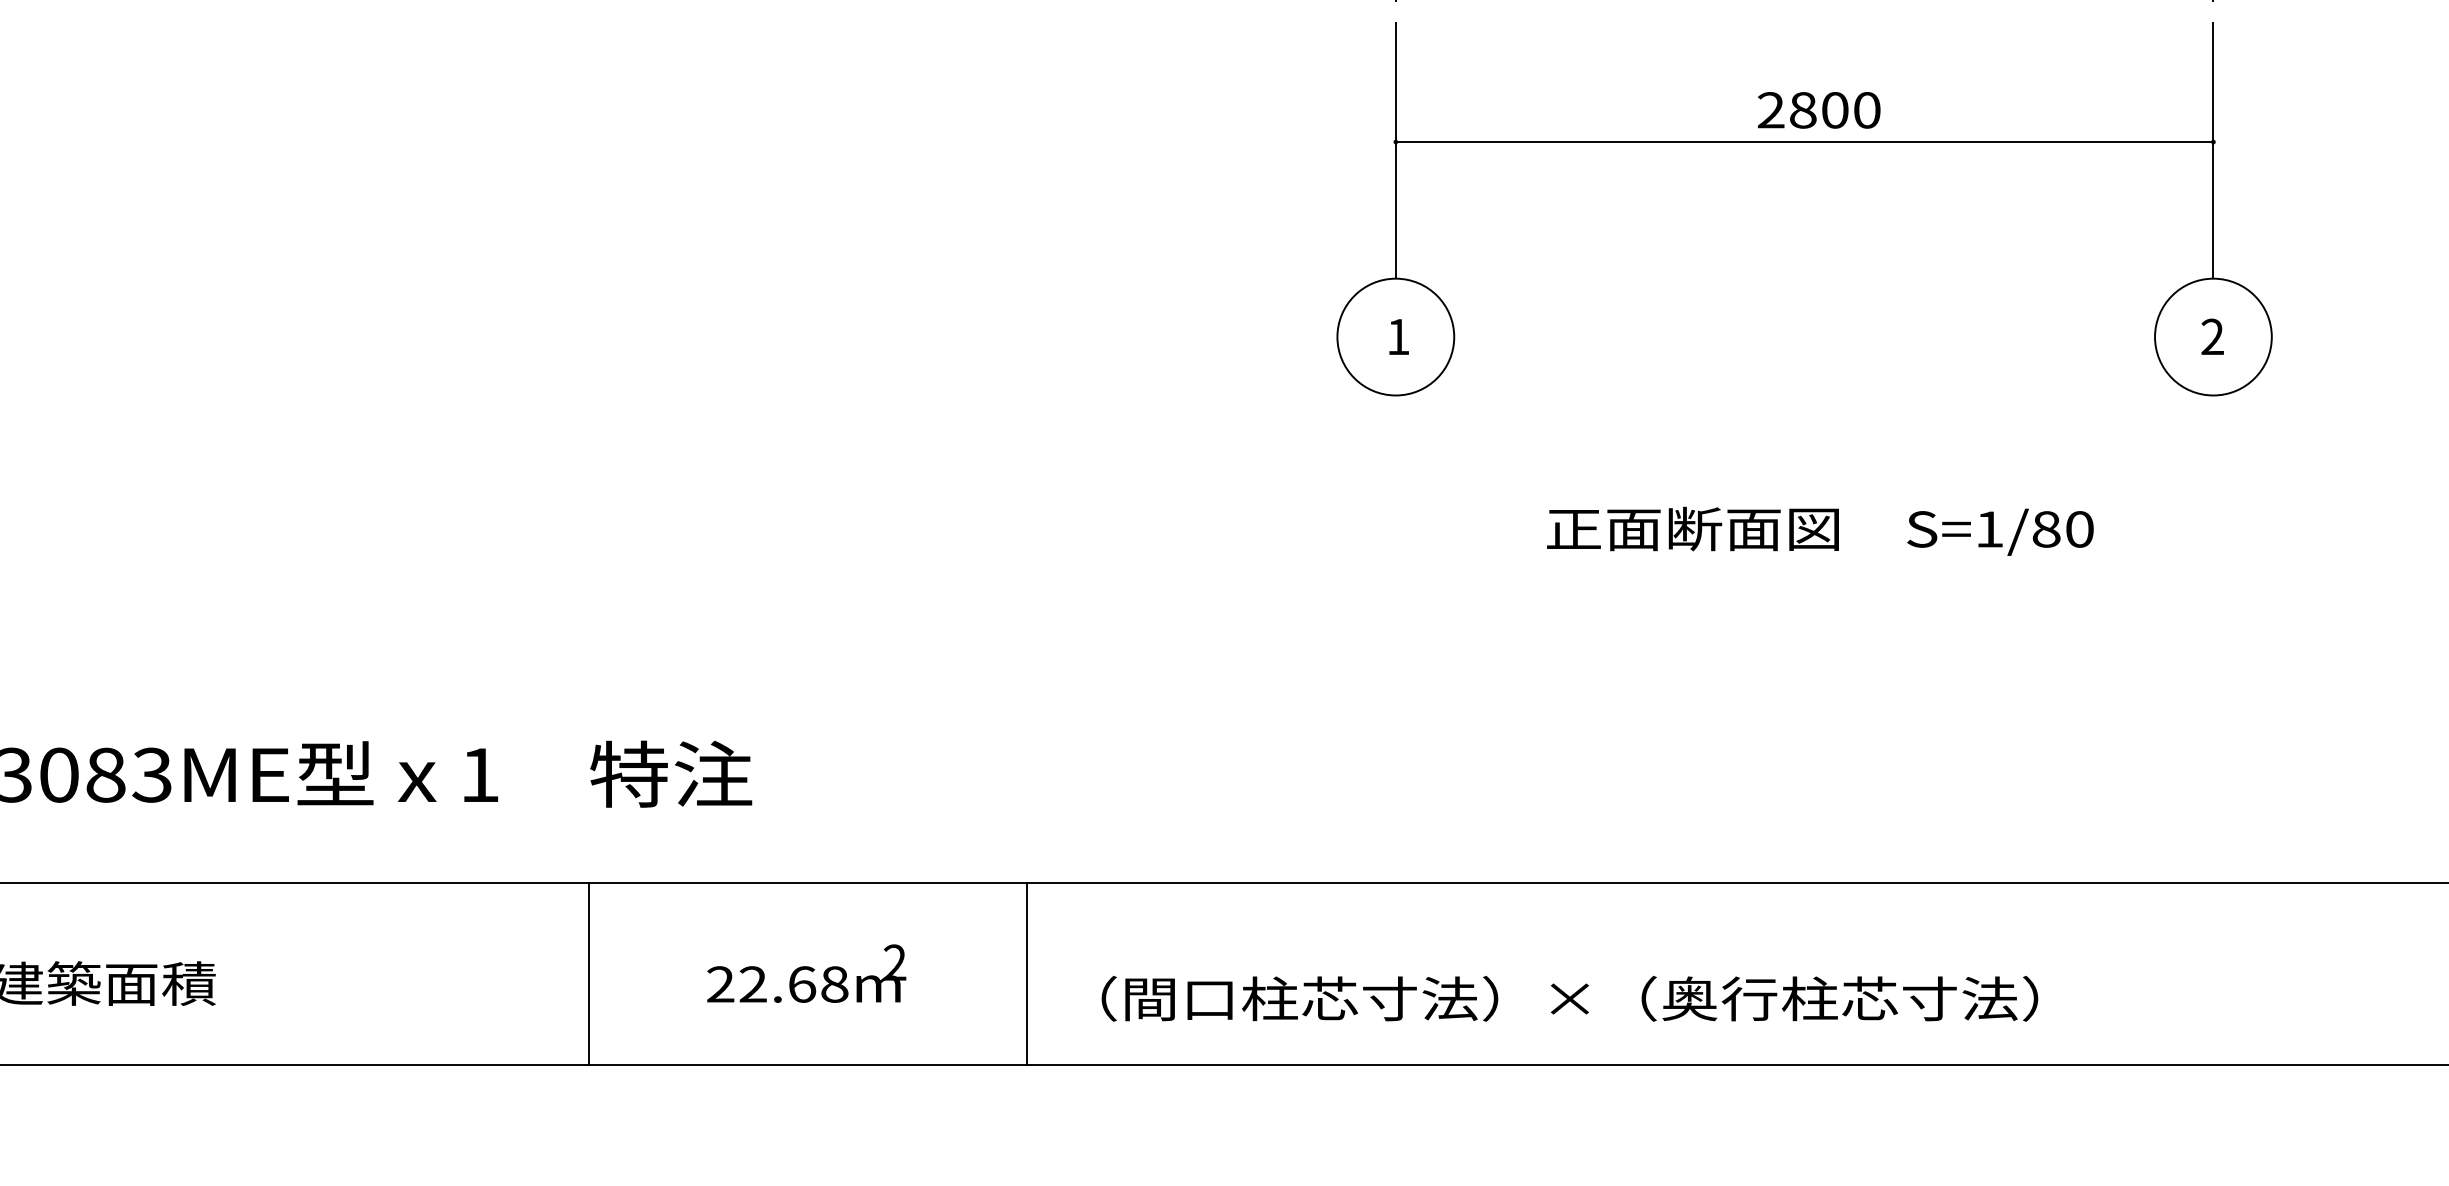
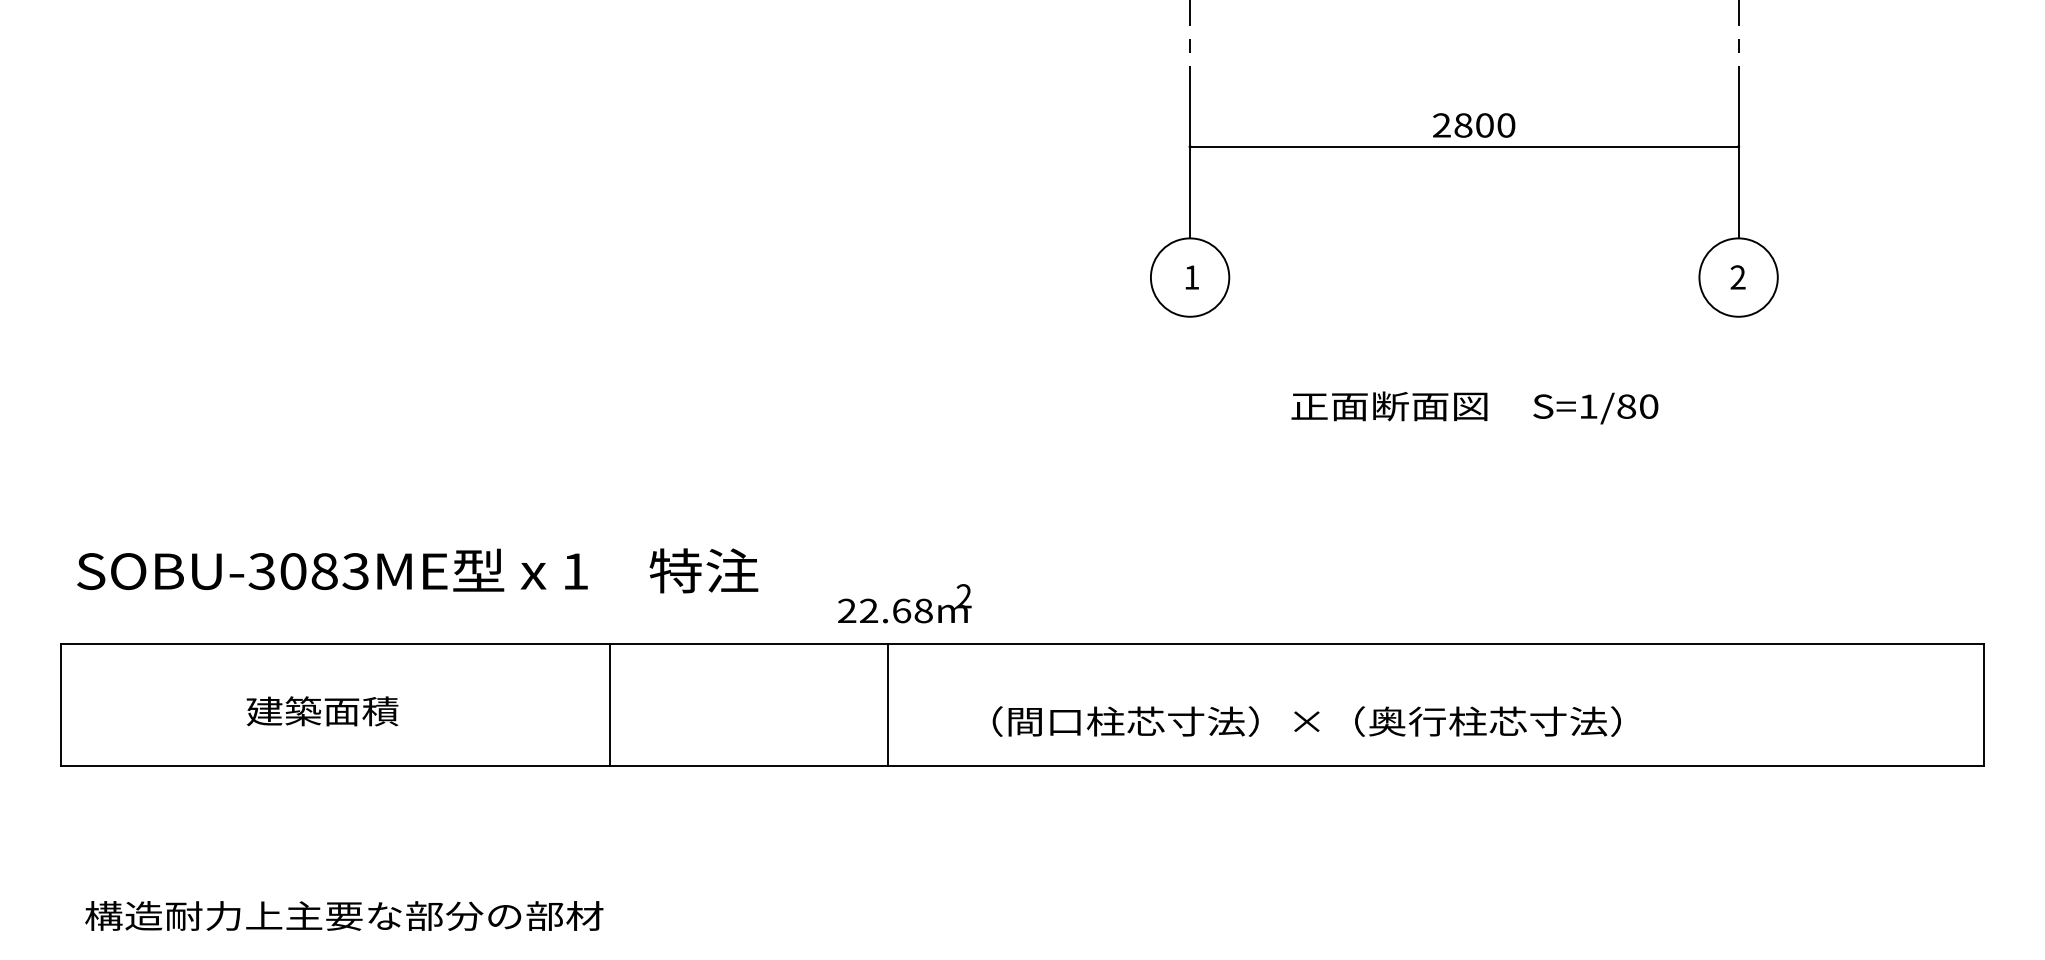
line: (590, 973) -> (610, 704), moved
text: (806, 973) -> (904, 603), moved
line: (1026, 973) -> (887, 704), moved

